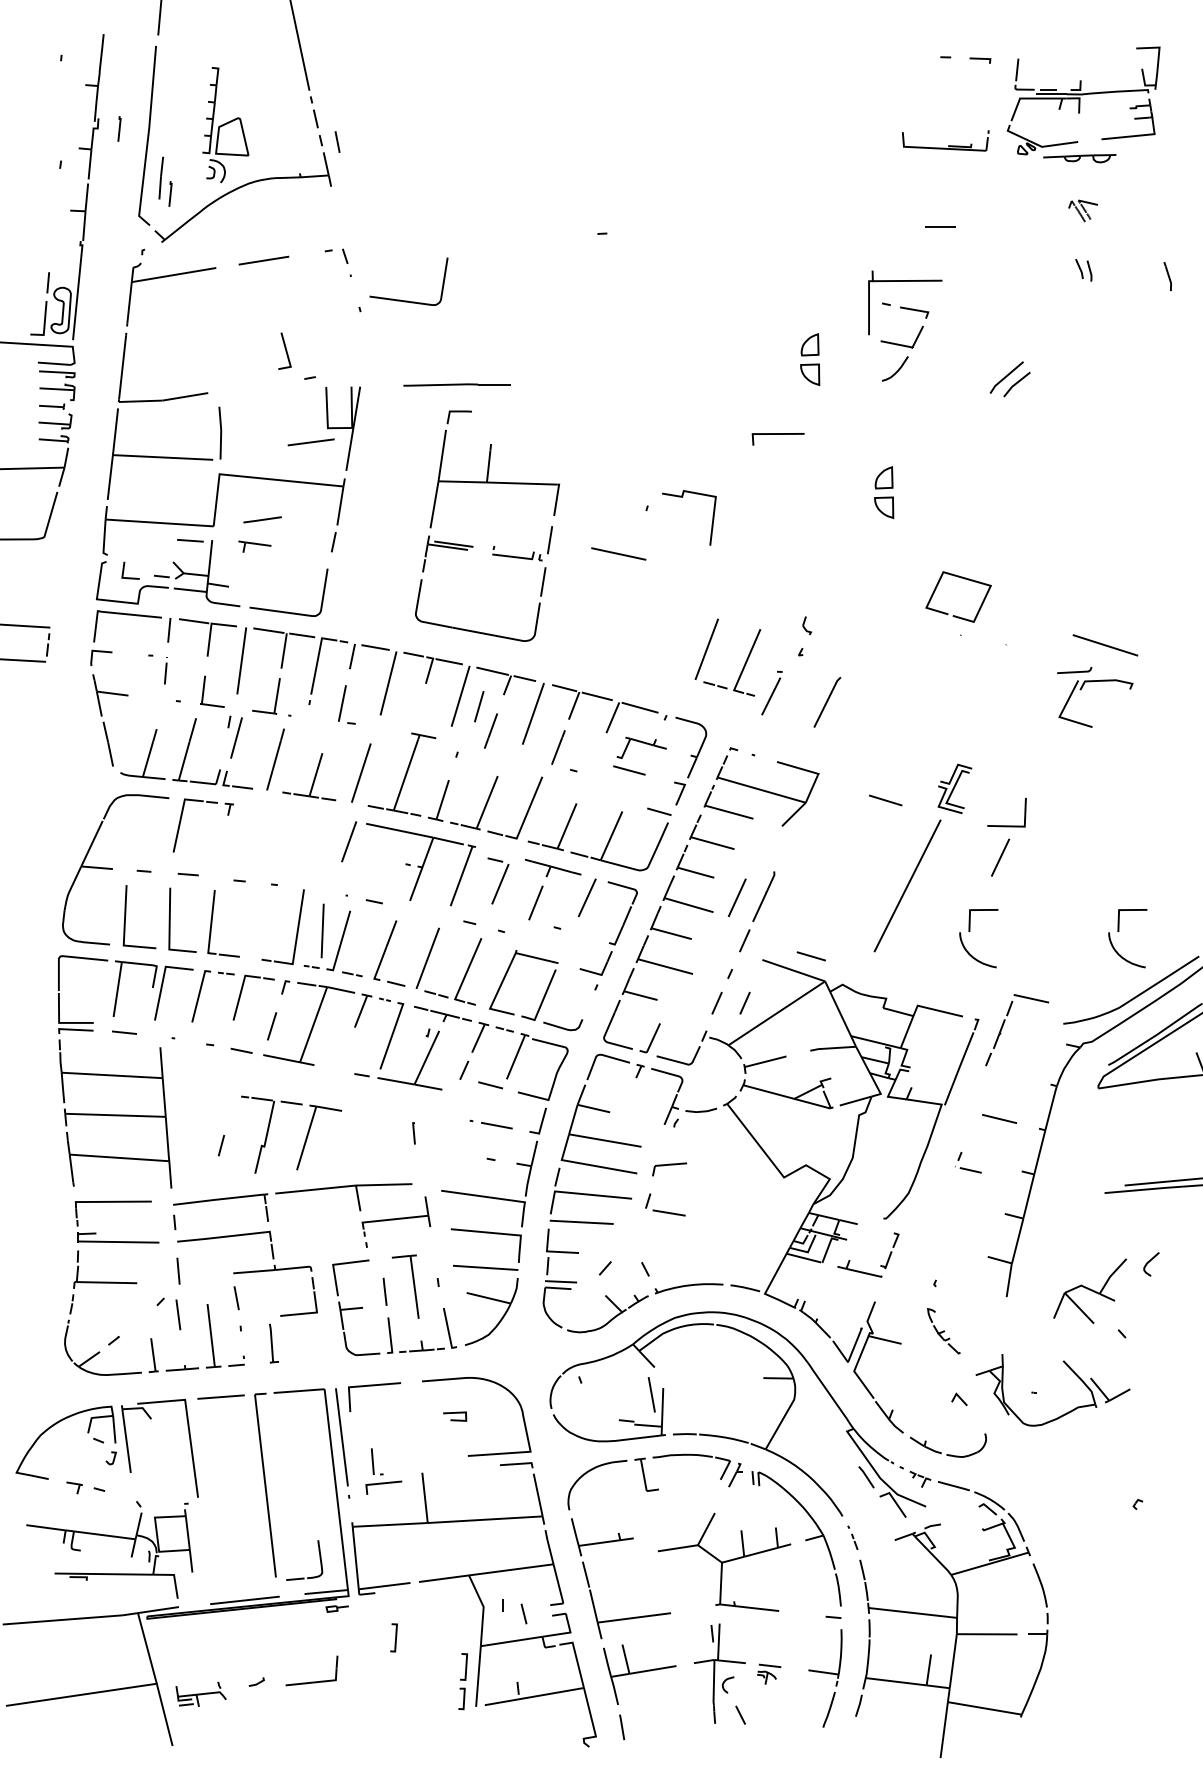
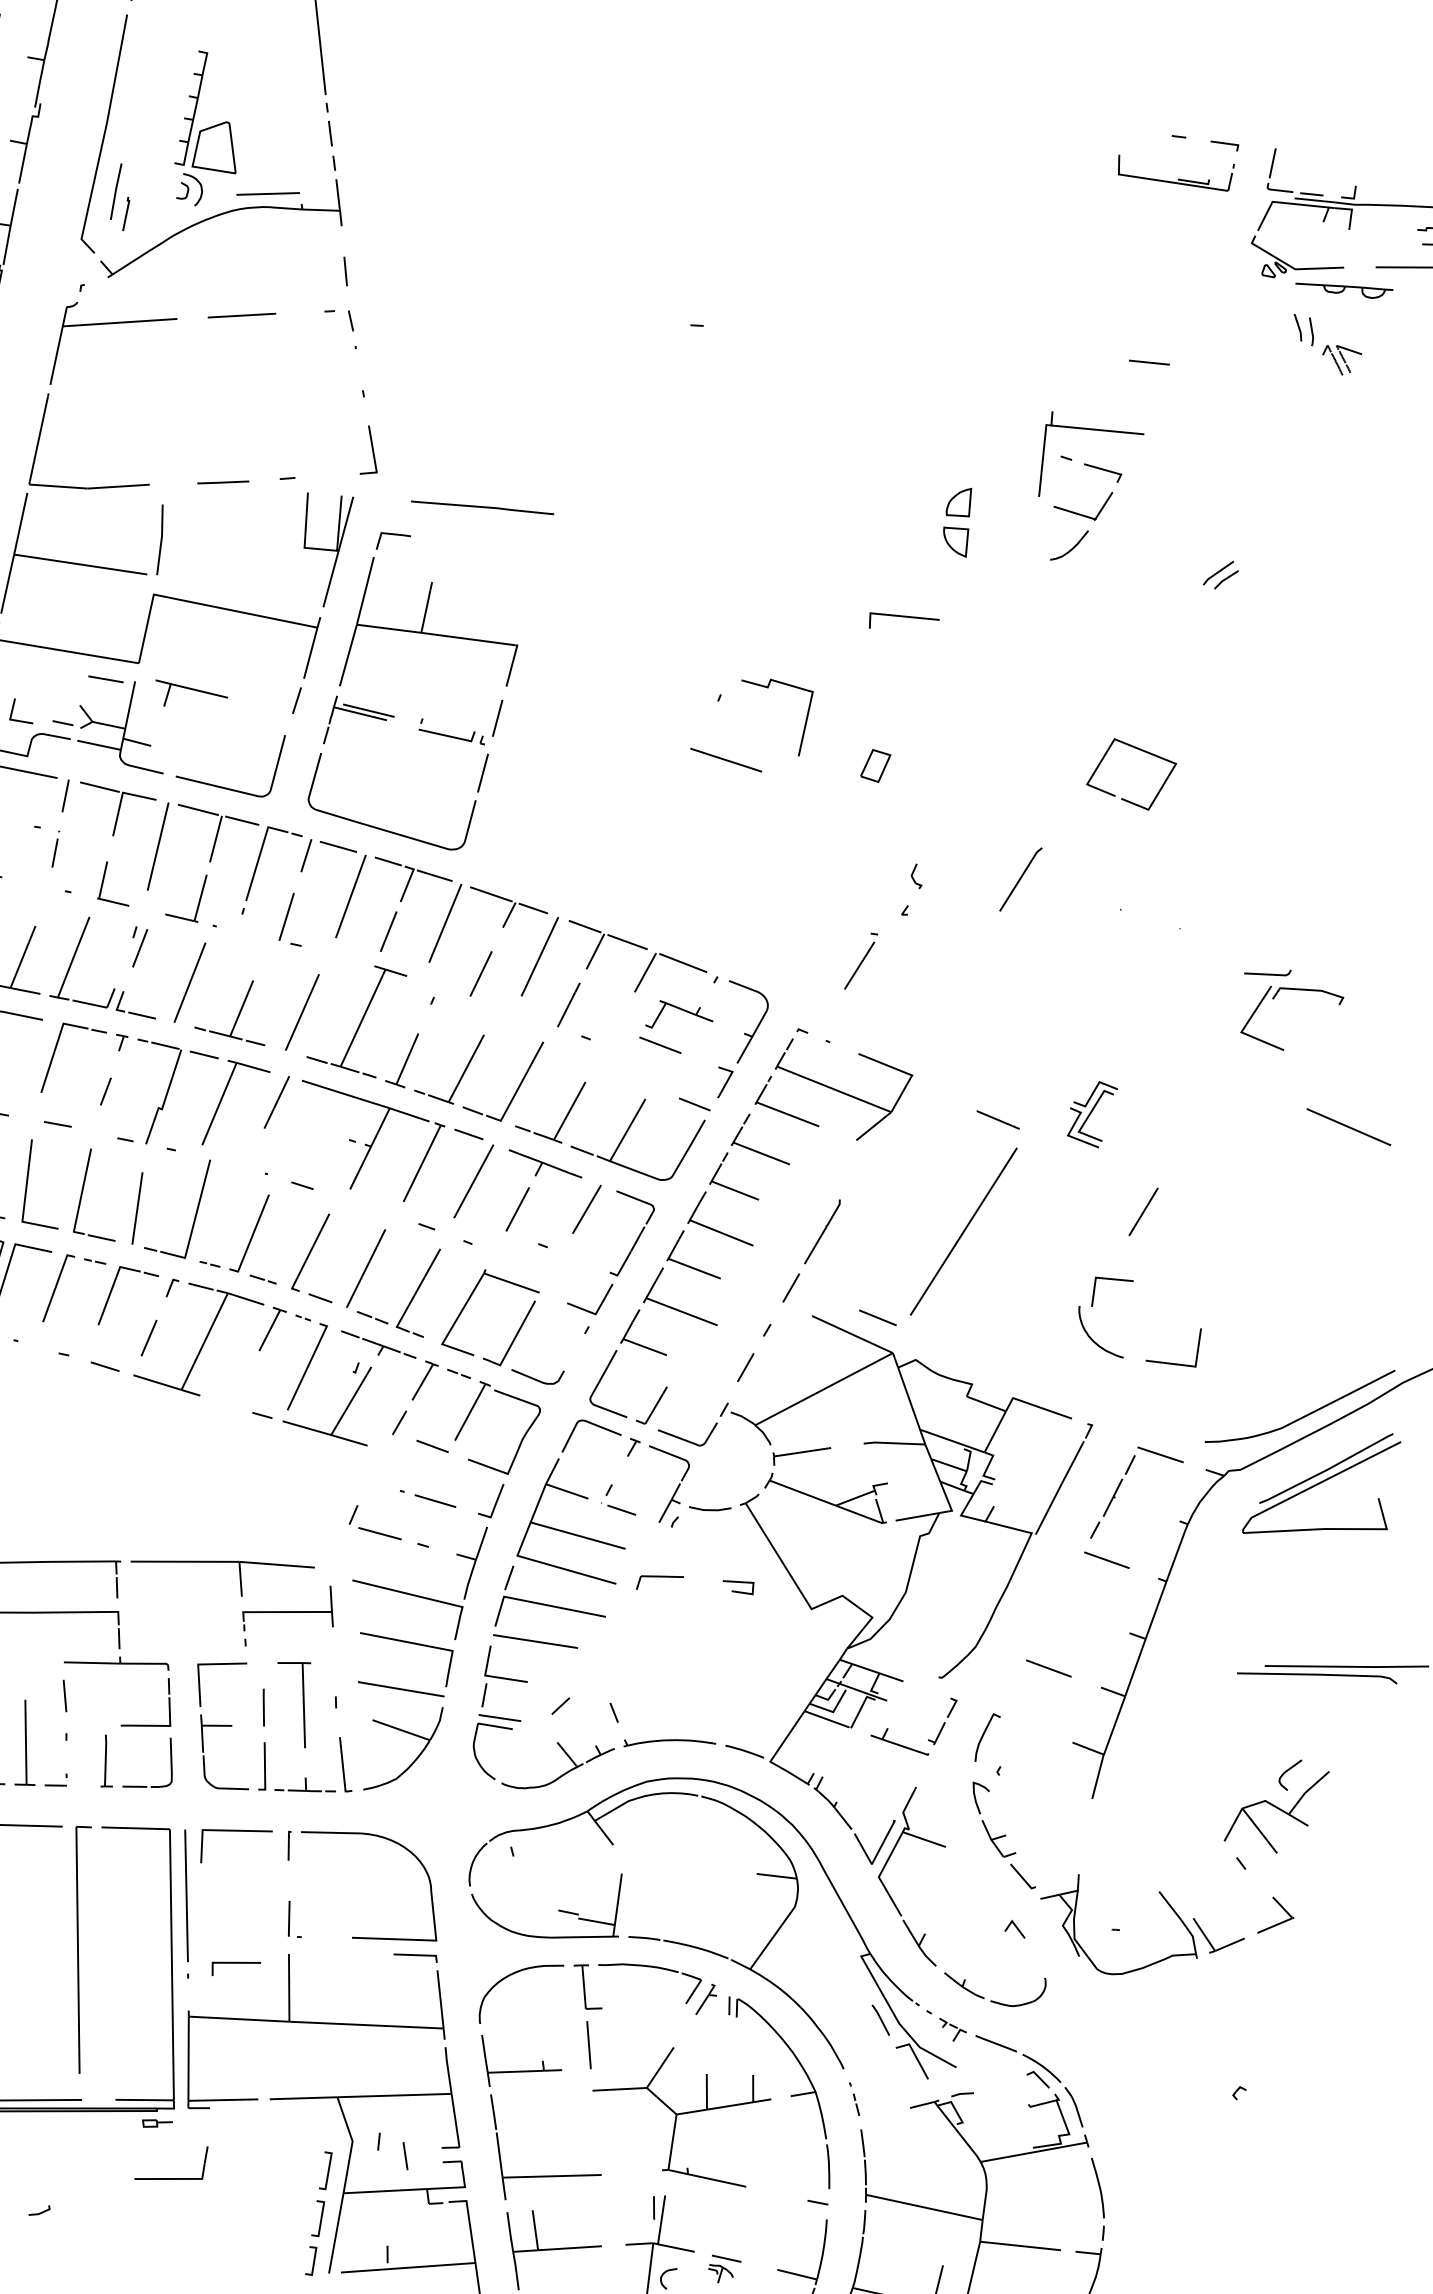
line: (119, 128) -> (67, 119), removed
part: (945, 140) -> (1175, 171), moved
line: (337, 141) -> (345, 270), moved
part: (1083, 270) -> (1303, 330), moved
curve: (408, 300) -> (429, 388), removed
line: (285, 350) -> (371, 449), moved
part: (1009, 378) -> (1220, 573), size x0.62
line: (310, 442) -> (267, 194), moved
part: (884, 492) -> (1038, 708), removed
line: (262, 519) -> (223, 481), moved
part: (254, 546) -> (190, 695), size x1.67
part: (493, 546) -> (421, 719), moved
part: (768, 546) -> (876, 765), added
line: (618, 553) -> (725, 759), moved
curve: (964, 579) -> (1141, 751), moved
line: (1105, 645) -> (1348, 1127), moved
part: (743, 665) -> (826, 920), removed
line: (827, 701) -> (1021, 878), moved
line: (479, 706) -> (389, 931), moved
part: (234, 736) -> (138, 946), size x0.71
line: (1006, 825) -> (1171, 1362), moved
part: (498, 880) -> (470, 1174), size x1.43
line: (907, 885) -> (963, 1231), moved
line: (736, 897) -> (786, 1229), removed
line: (322, 930) -> (137, 1207), moved
part: (1119, 931) -> (1292, 1326), removed
line: (744, 1002) -> (782, 1370), removed
part: (1003, 1026) -> (1119, 1488), moved
line: (413, 1133) -> (288, 1845), moved
part: (305, 1138) -> (217, 1104), moved
line: (220, 1145) -> (104, 1091), moved
part: (967, 1162) -> (618, 1499), moved
line: (964, 1203) -> (1048, 1668), added
part: (665, 1211) -> (375, 1531), moved
curve: (921, 1259) -> (983, 1737), added
part: (1089, 1290) -> (1275, 1808), moved
part: (943, 1331) -> (1003, 1836), size x1.67
part: (1152, 1370) -> (1276, 1916), added
line: (651, 1394) -> (588, 2044), moved
line: (455, 1413) -> (739, 1582), moved
part: (377, 1461) -> (295, 1919), moved
part: (319, 1559) -> (169, 1763), moved
line: (395, 1637) -> (327, 2170), moved
part: (311, 1681) -> (169, 2177), moved

